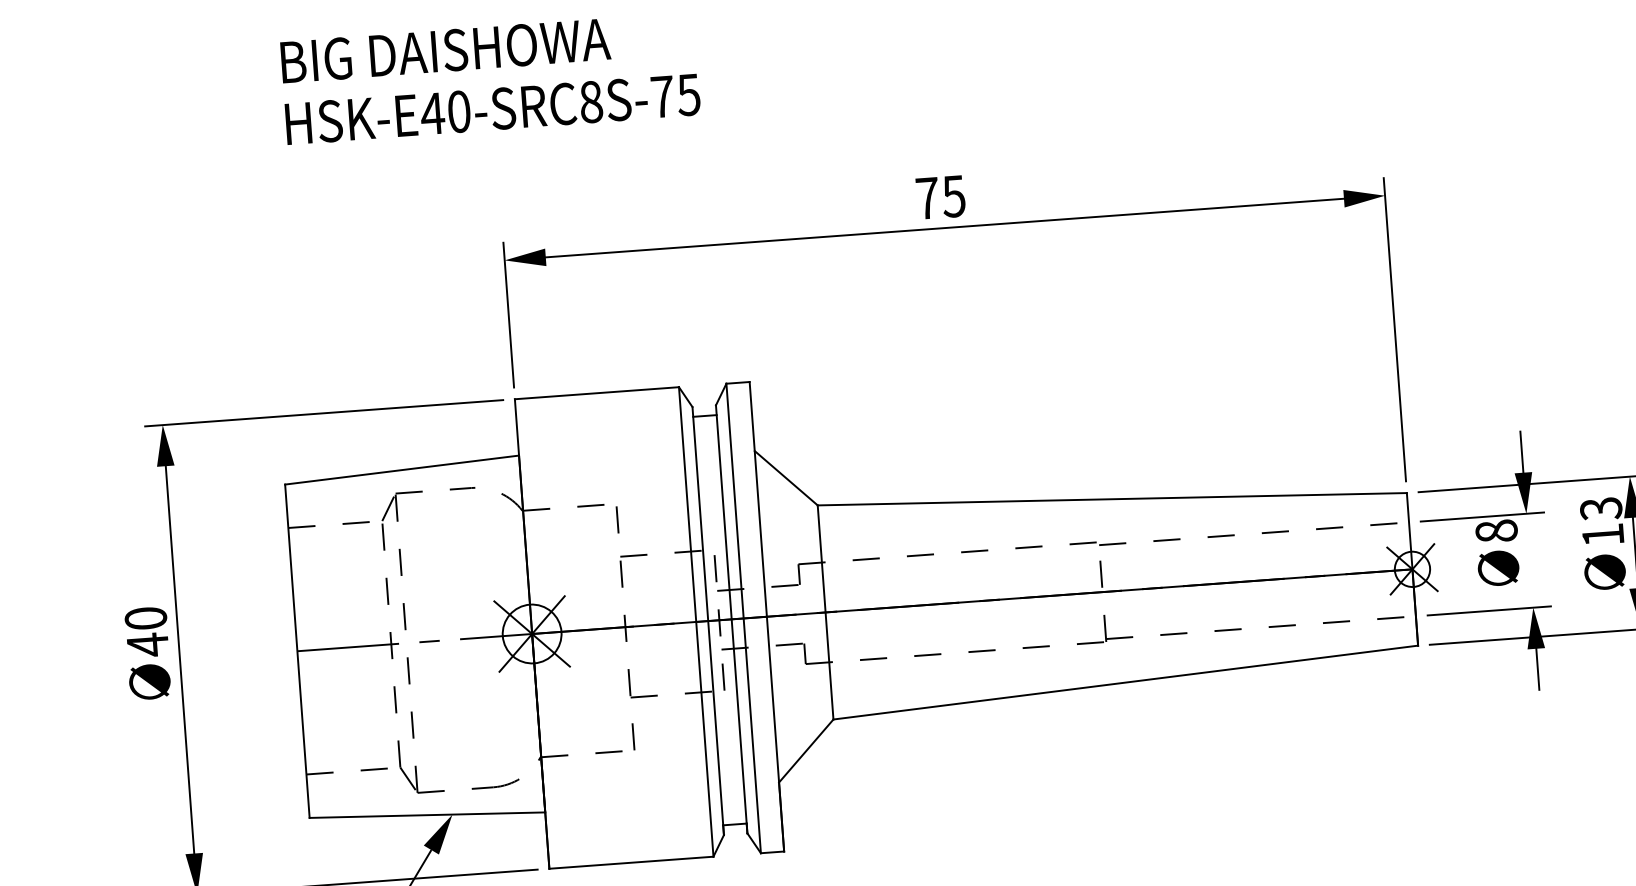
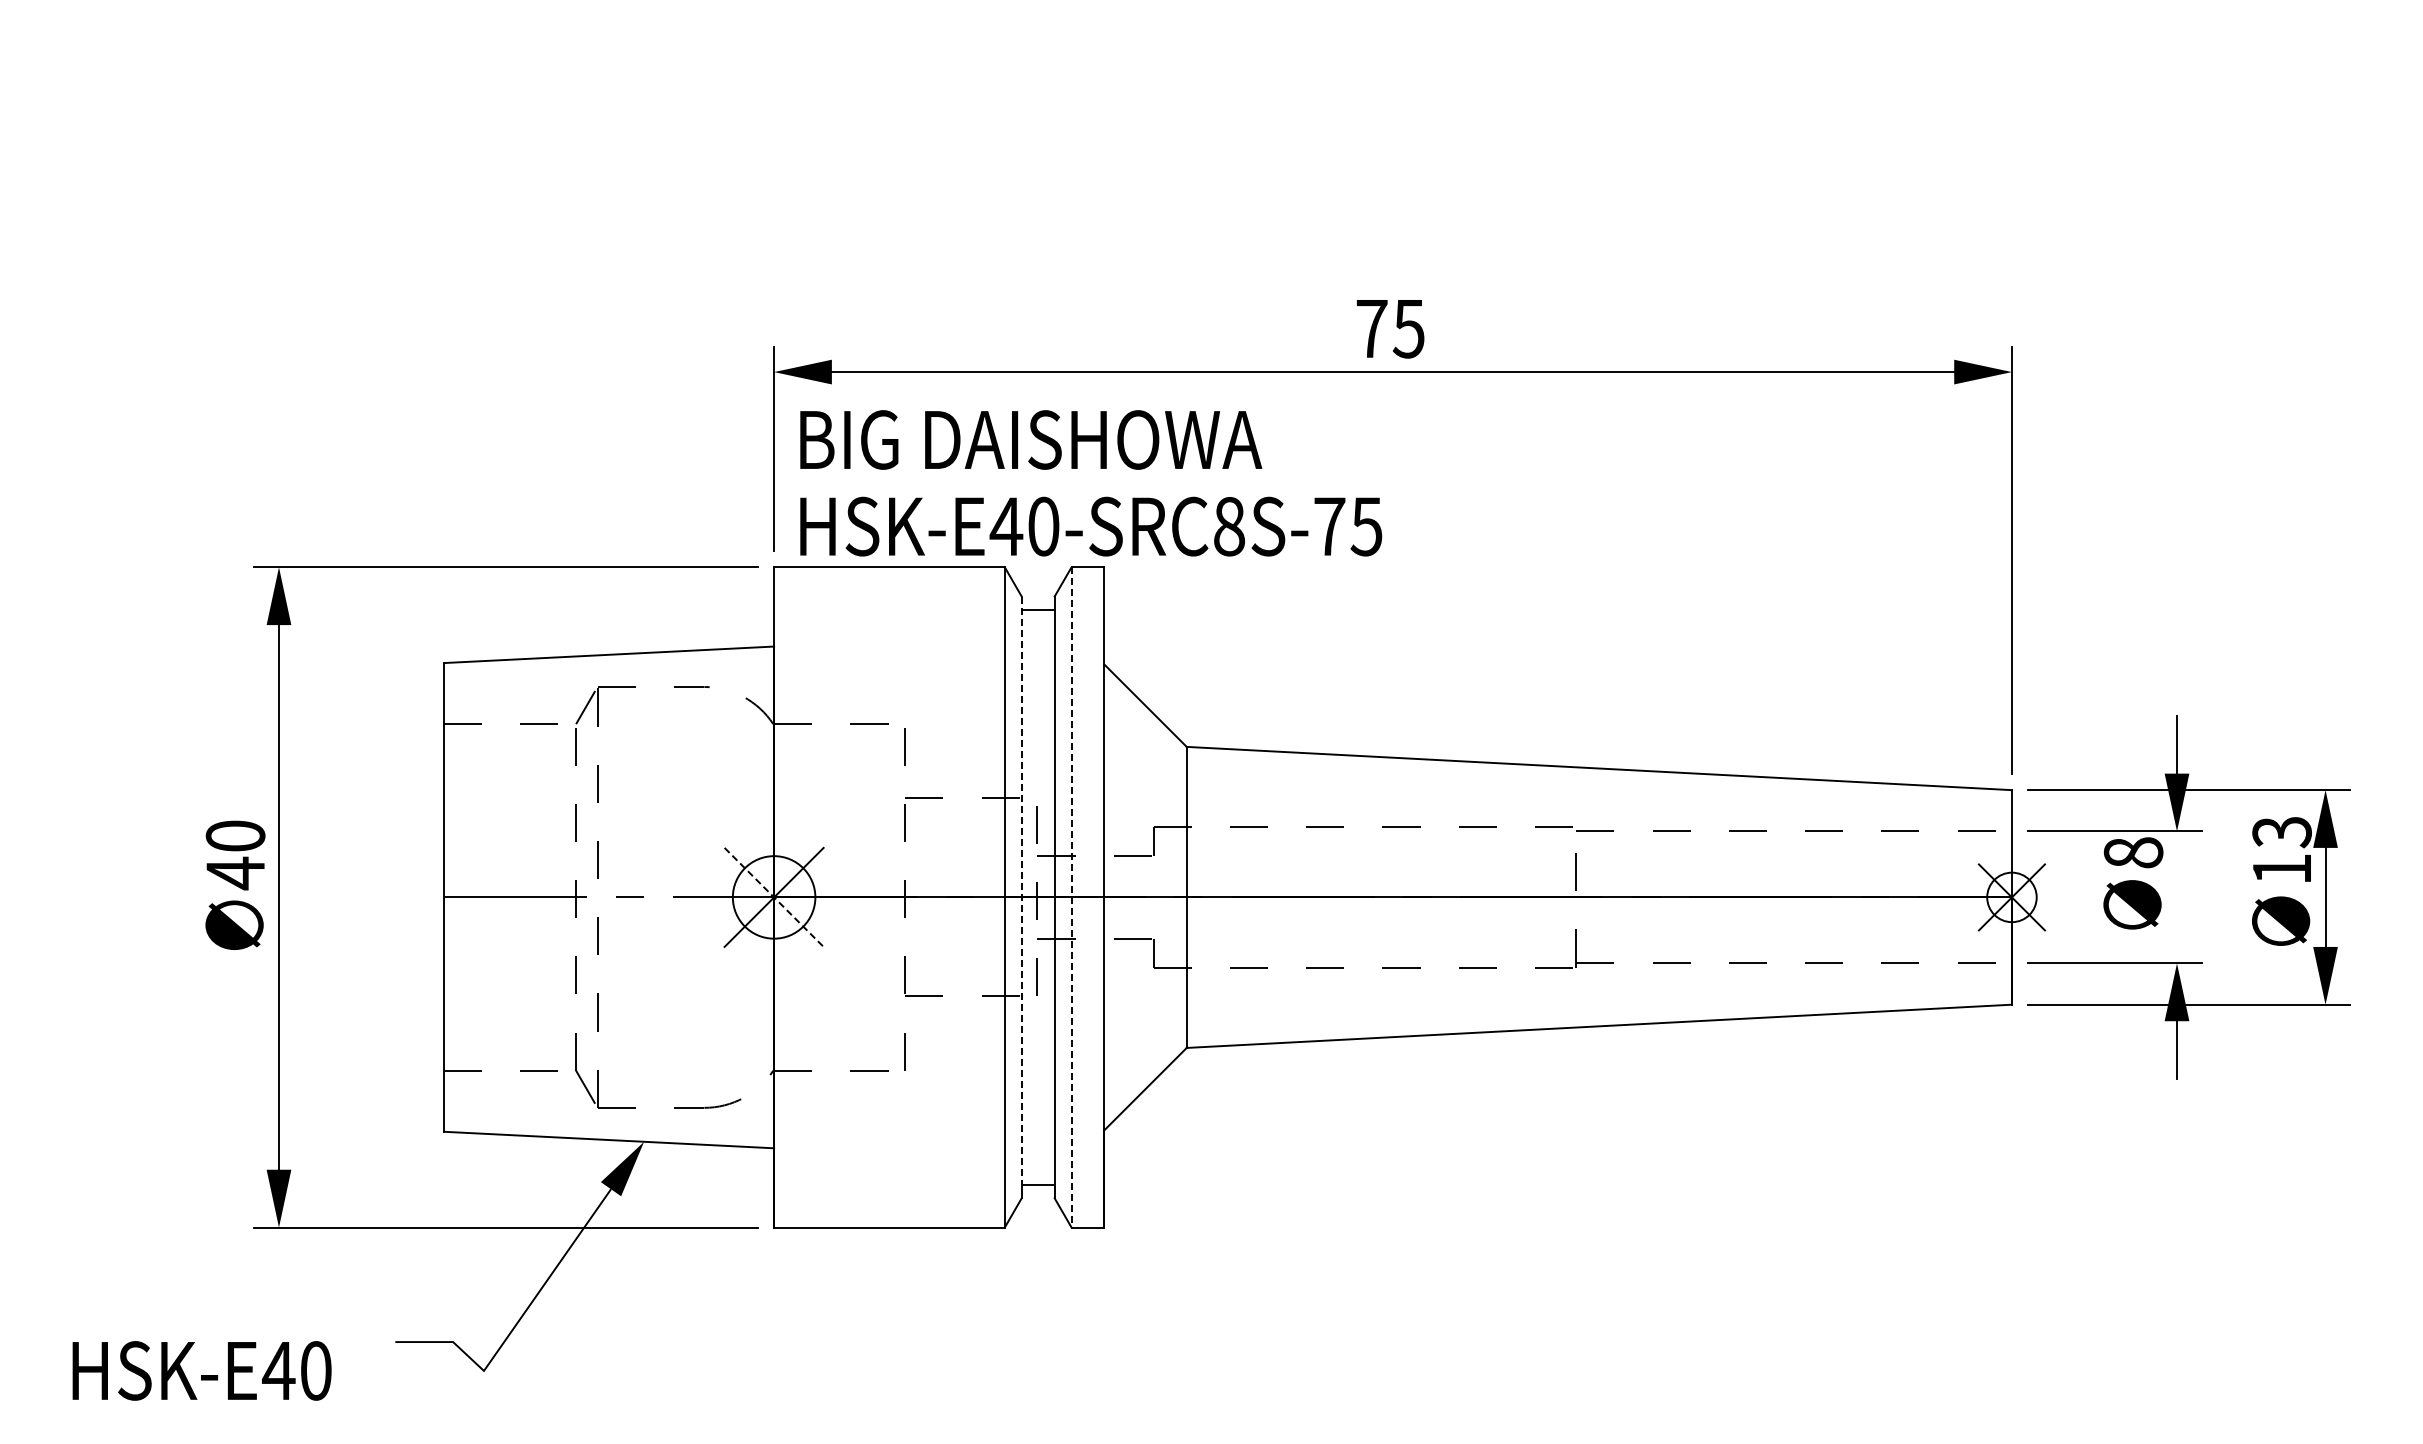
text: (490, 78) -> (1091, 483), moved
line: (743, 618) -> (1071, 897), solid -> dashed
line: (708, 621) -> (1021, 897), solid -> dashed
line: (532, 634) -> (774, 897), solid -> dashed

